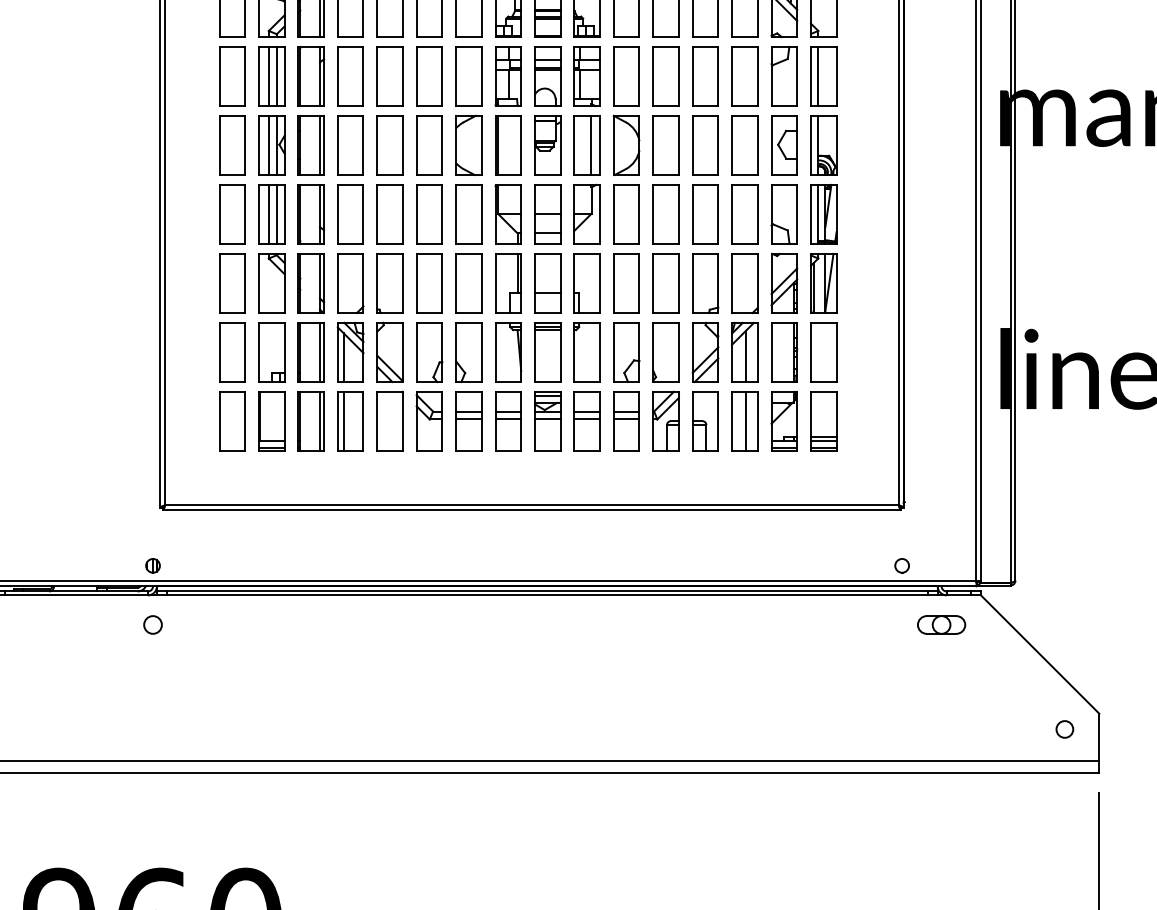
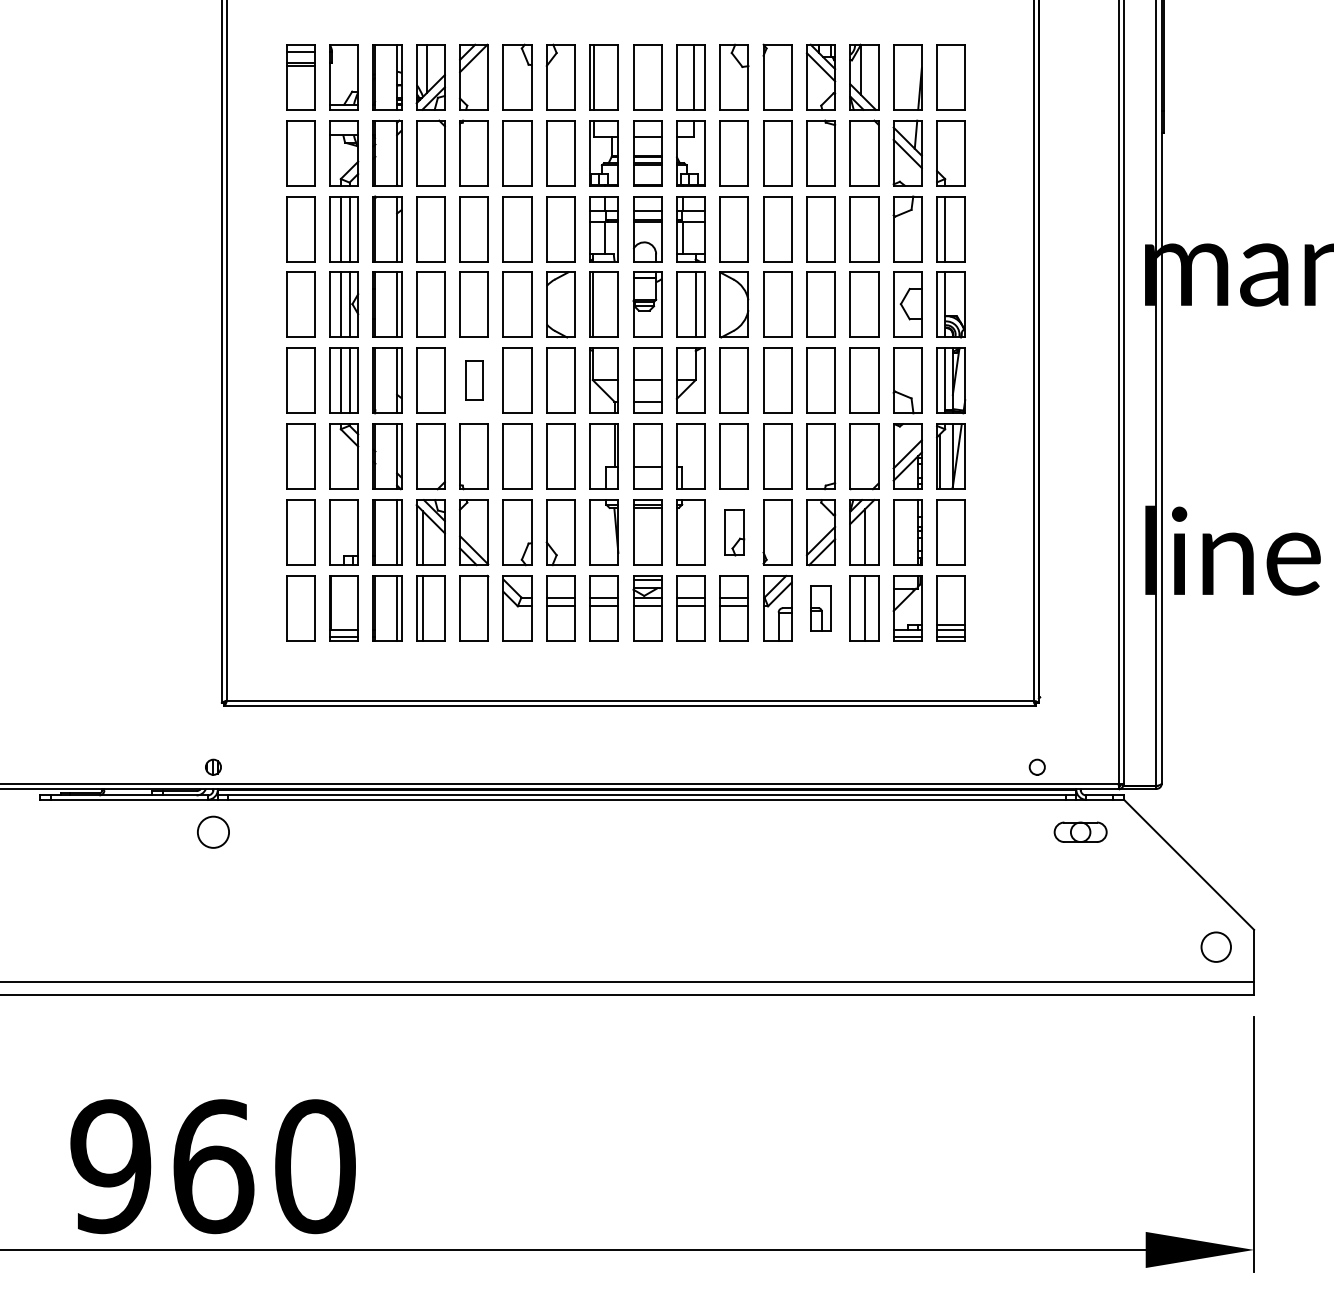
part: (389, 214) -> (473, 380), size x0.6
part: (626, 352) -> (734, 532), size x0.7
part: (705, 421) -> (820, 608), size x0.7
circle: (153, 625) -> (213, 832), size x1.6
circle: (1065, 728) -> (1216, 946), size x1.6

